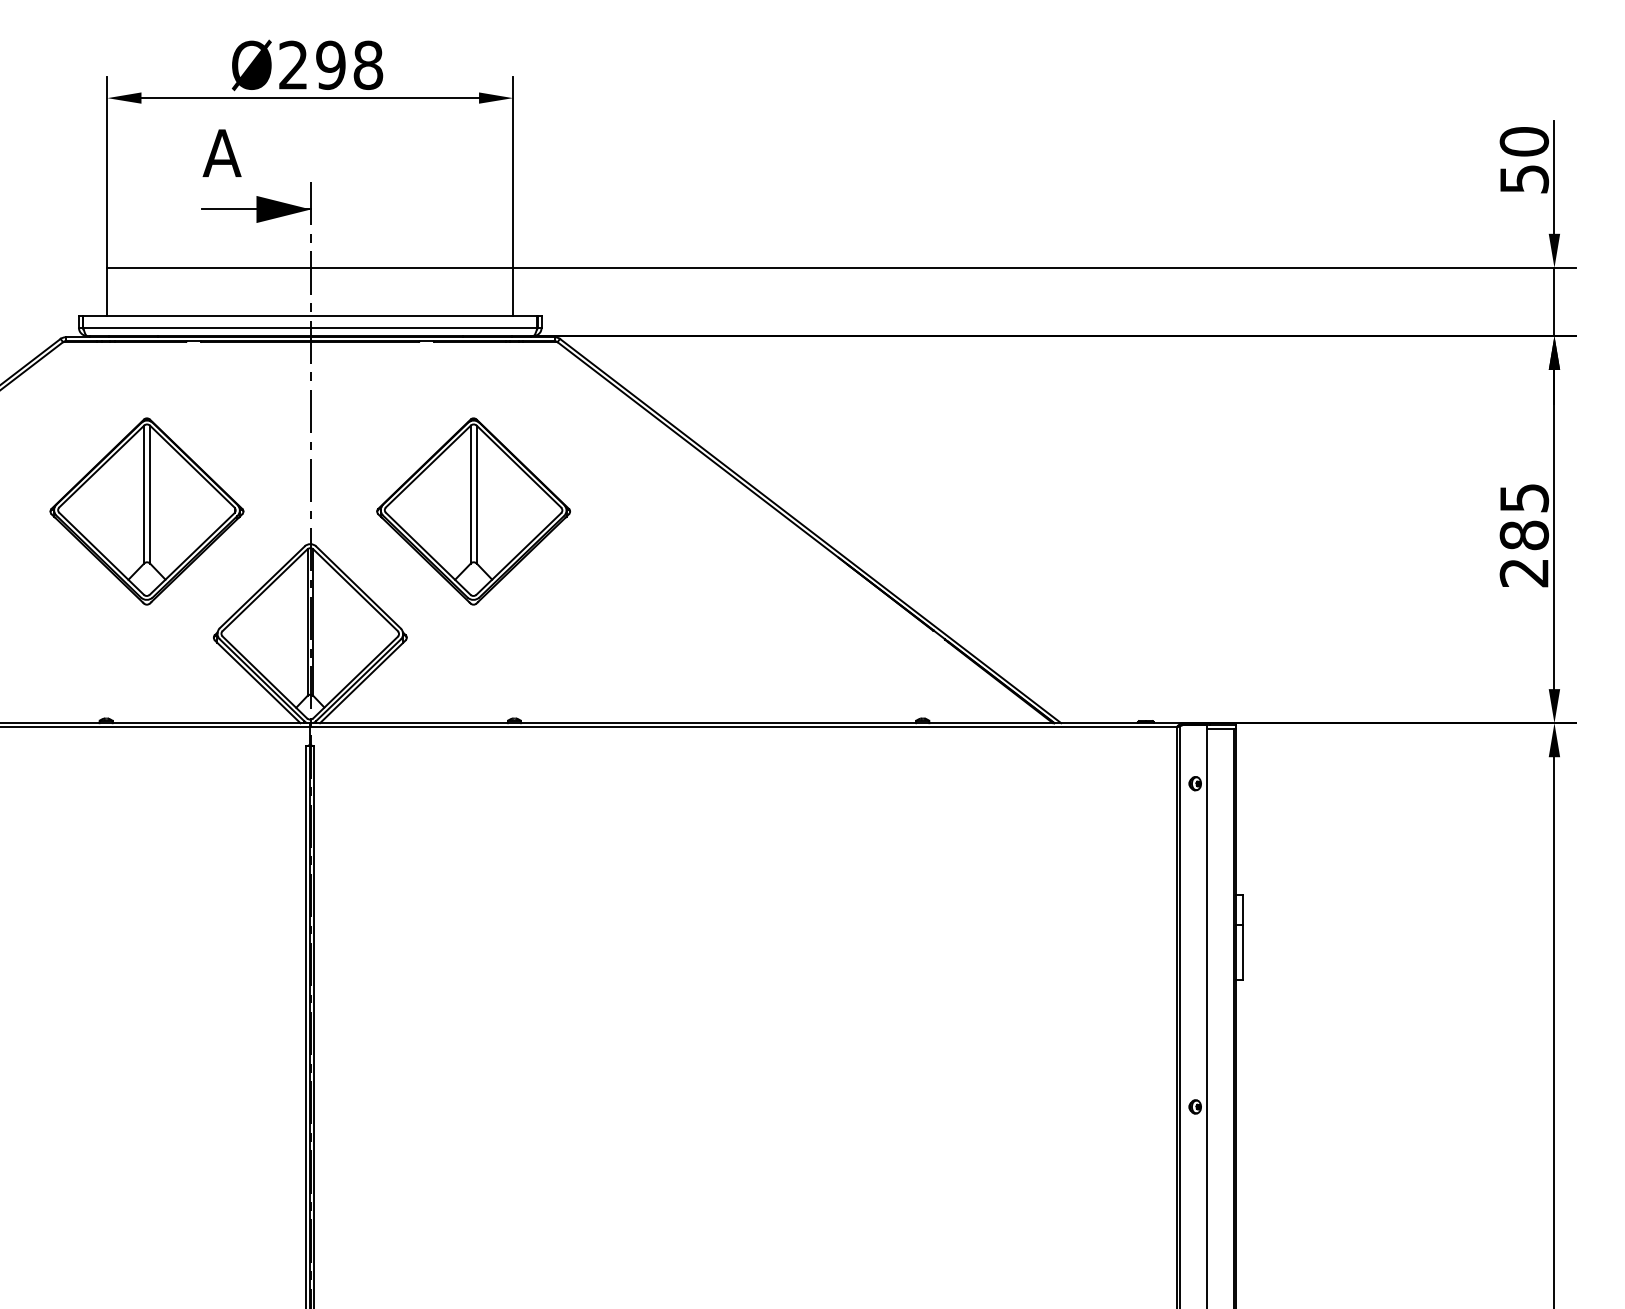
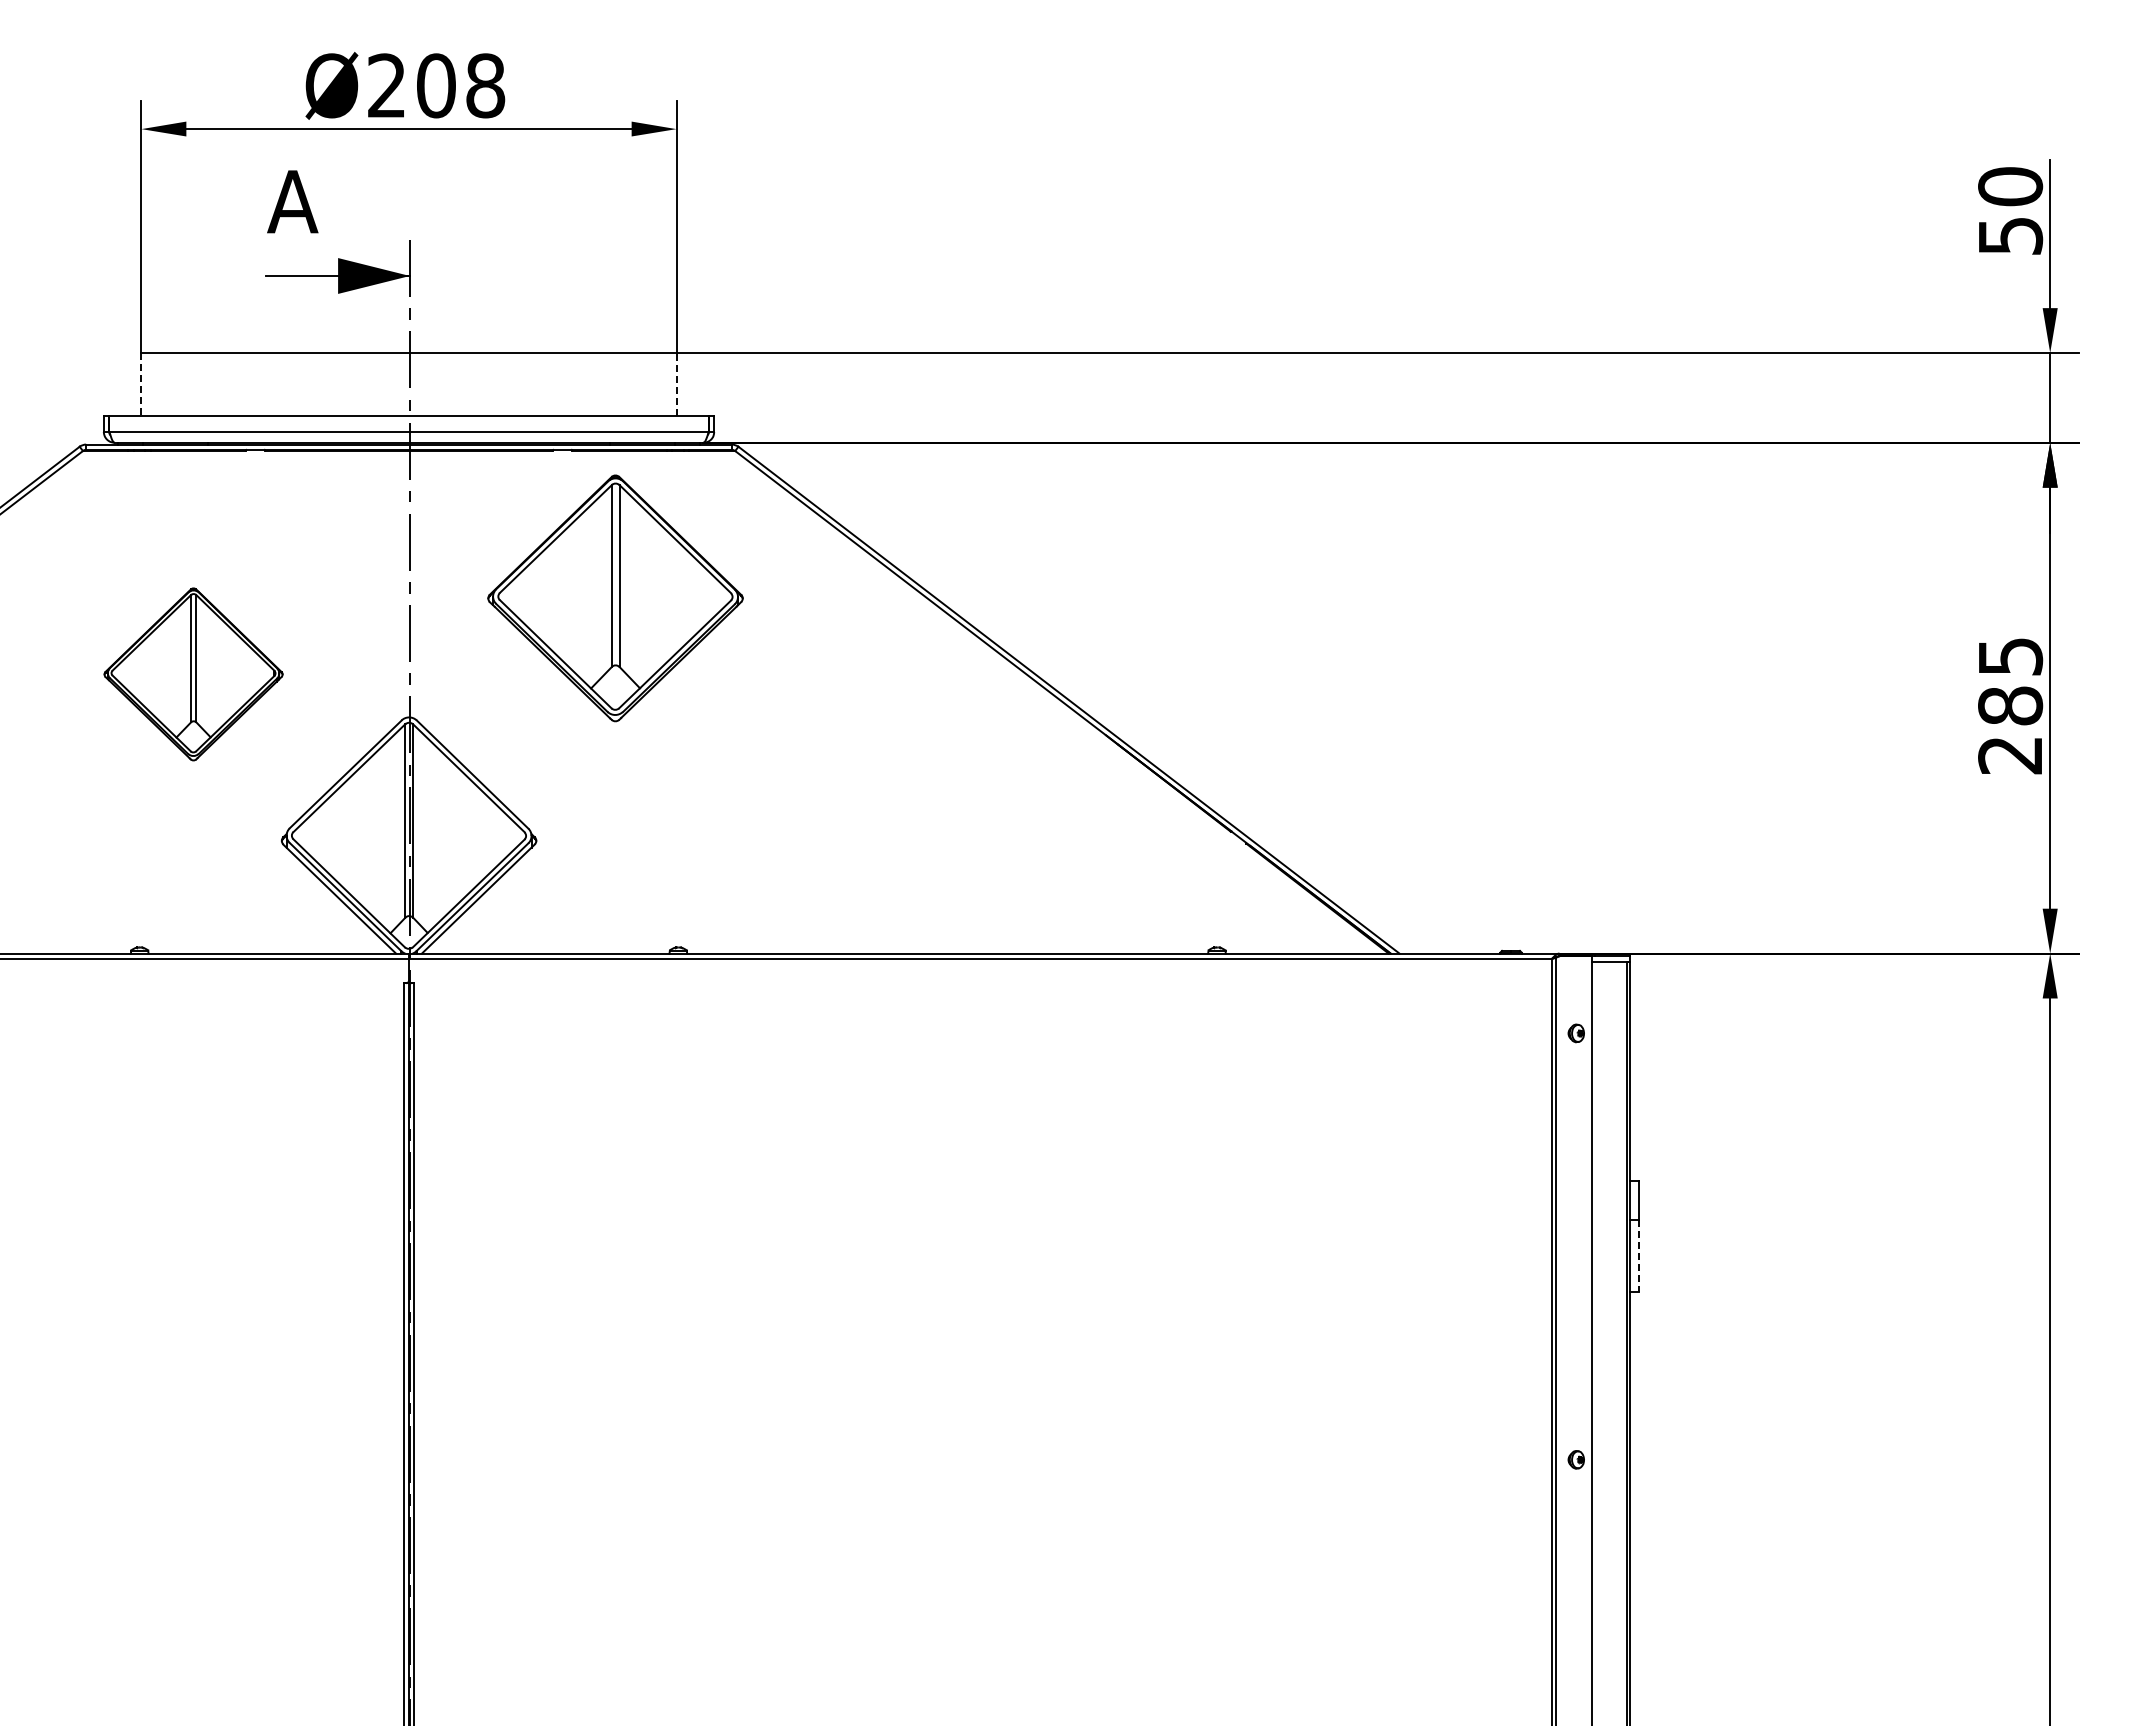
text: (330, 65) -> (435, 85), Ø298 -> Ø208
line: (513, 290) -> (676, 383), solid -> dashed
line: (107, 291) -> (141, 384), solid -> dashed
part: (146, 511) -> (193, 674), size x0.7
part: (473, 511) -> (615, 598), moved
line: (1242, 952) -> (1638, 1256), solid -> dashed

